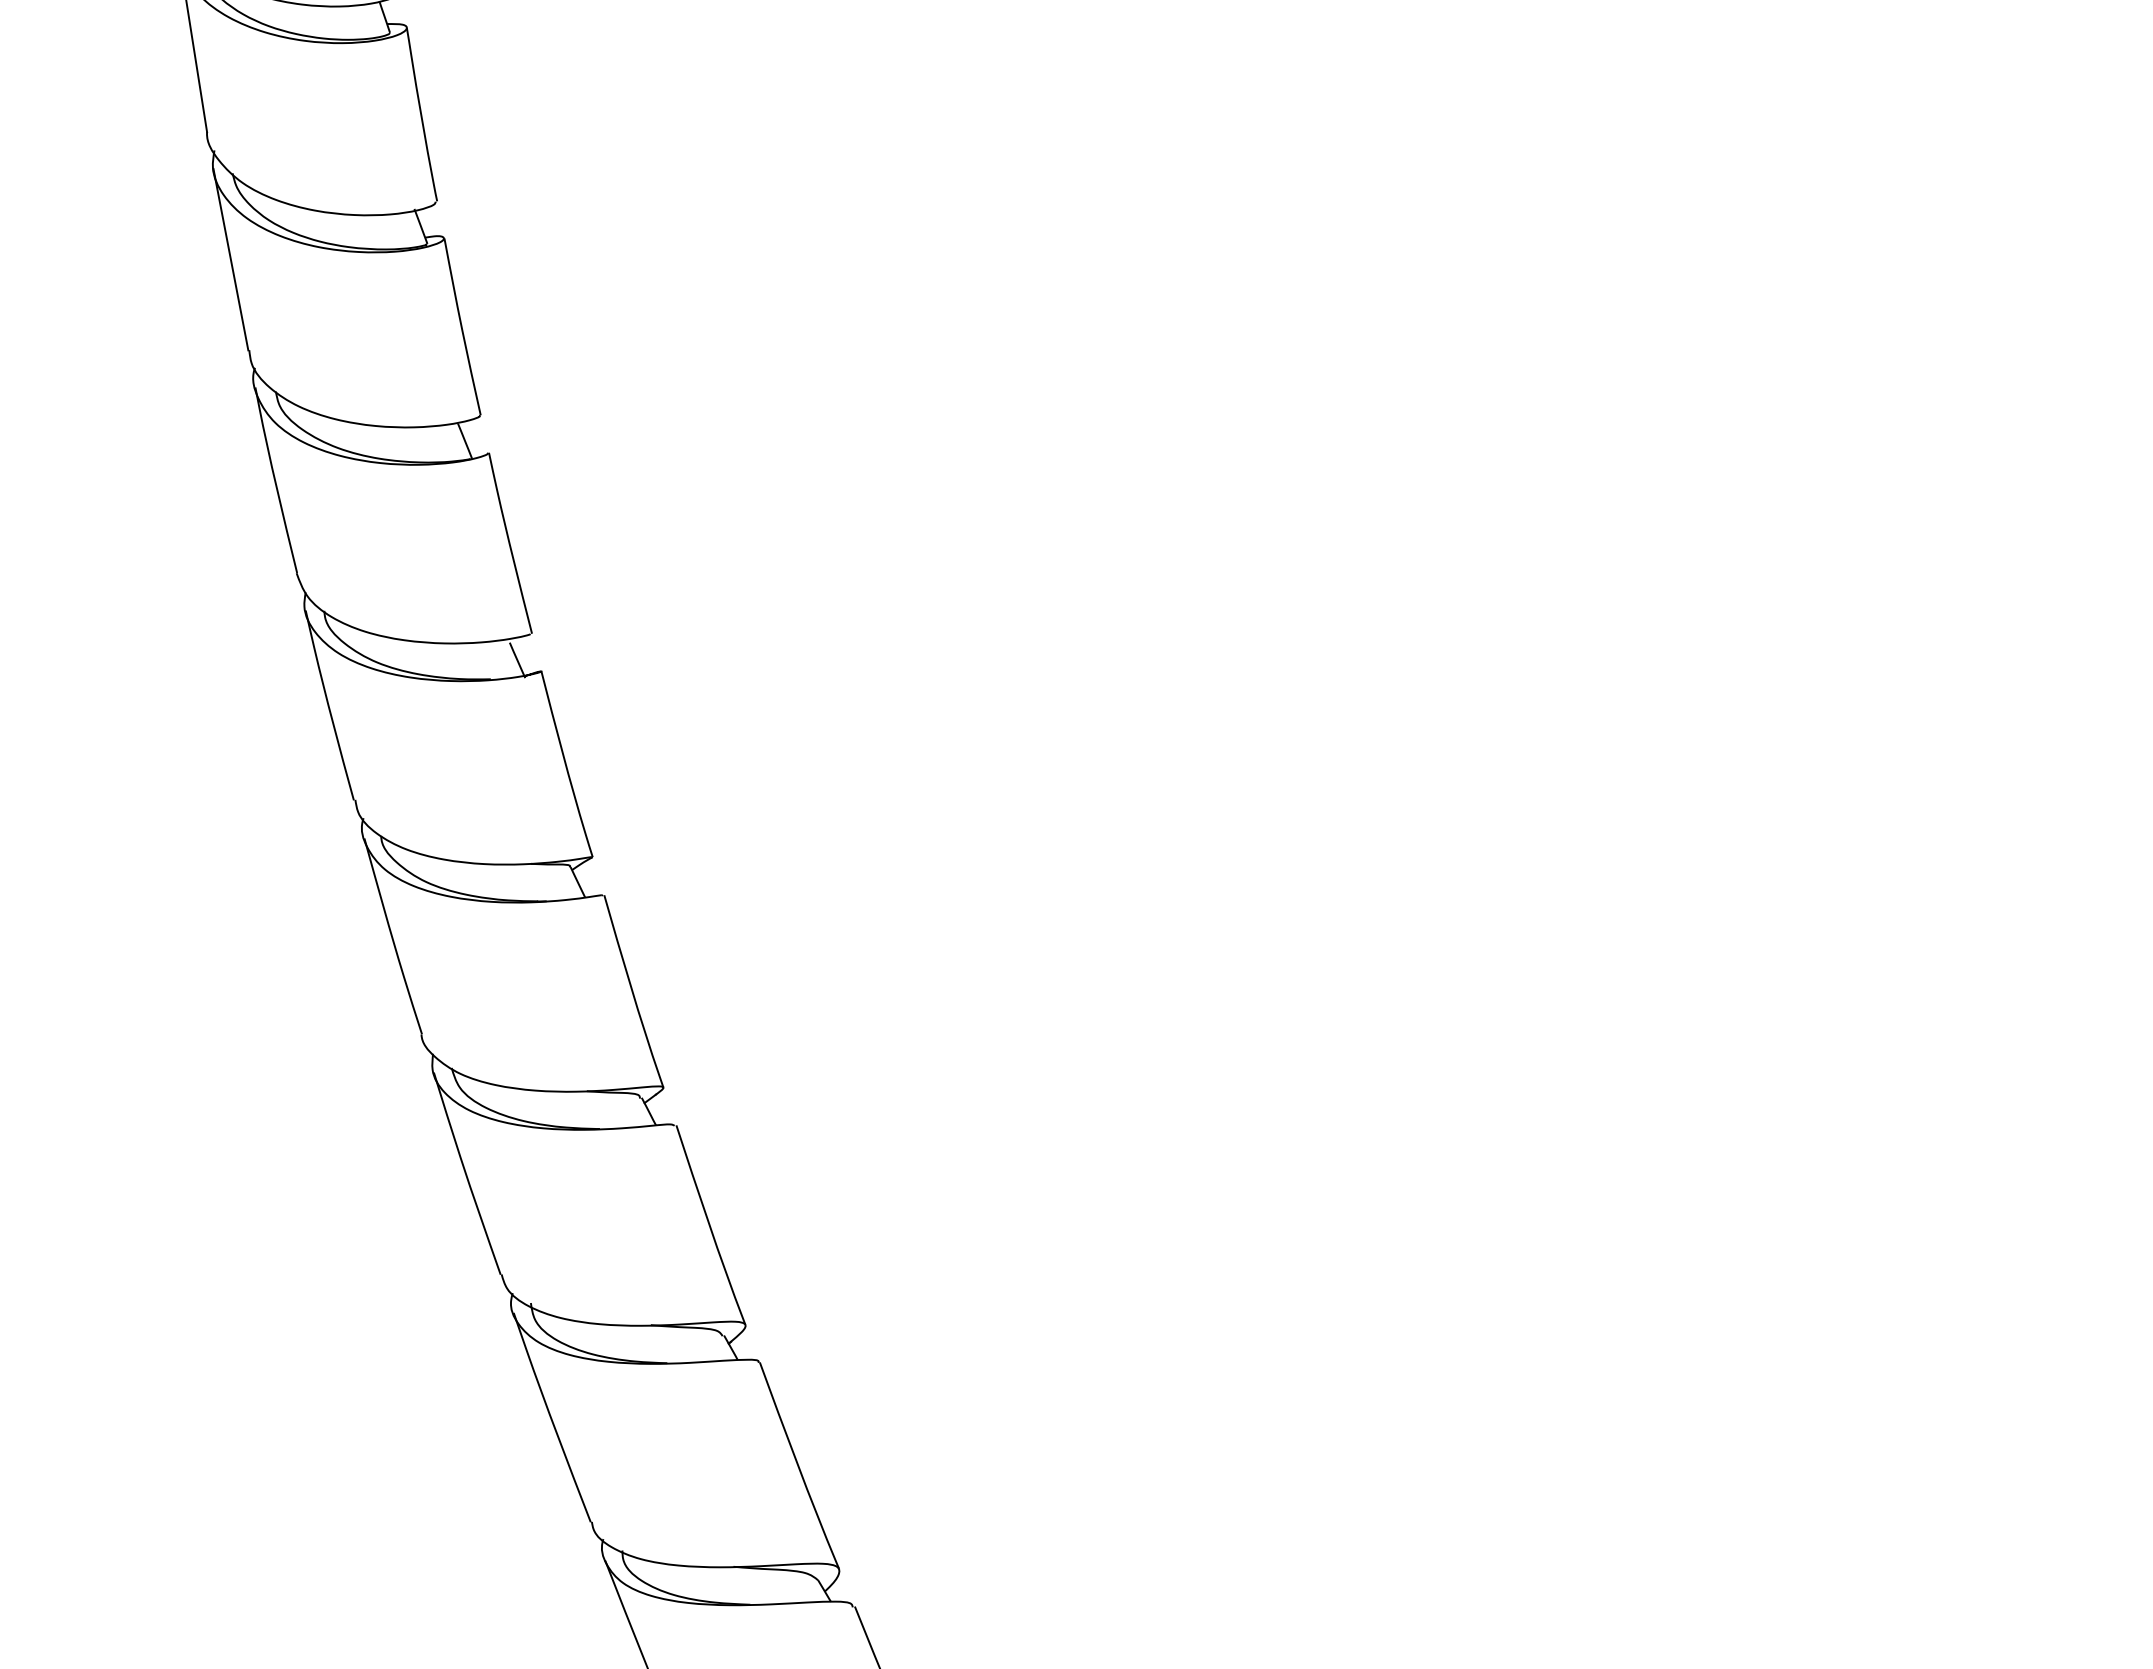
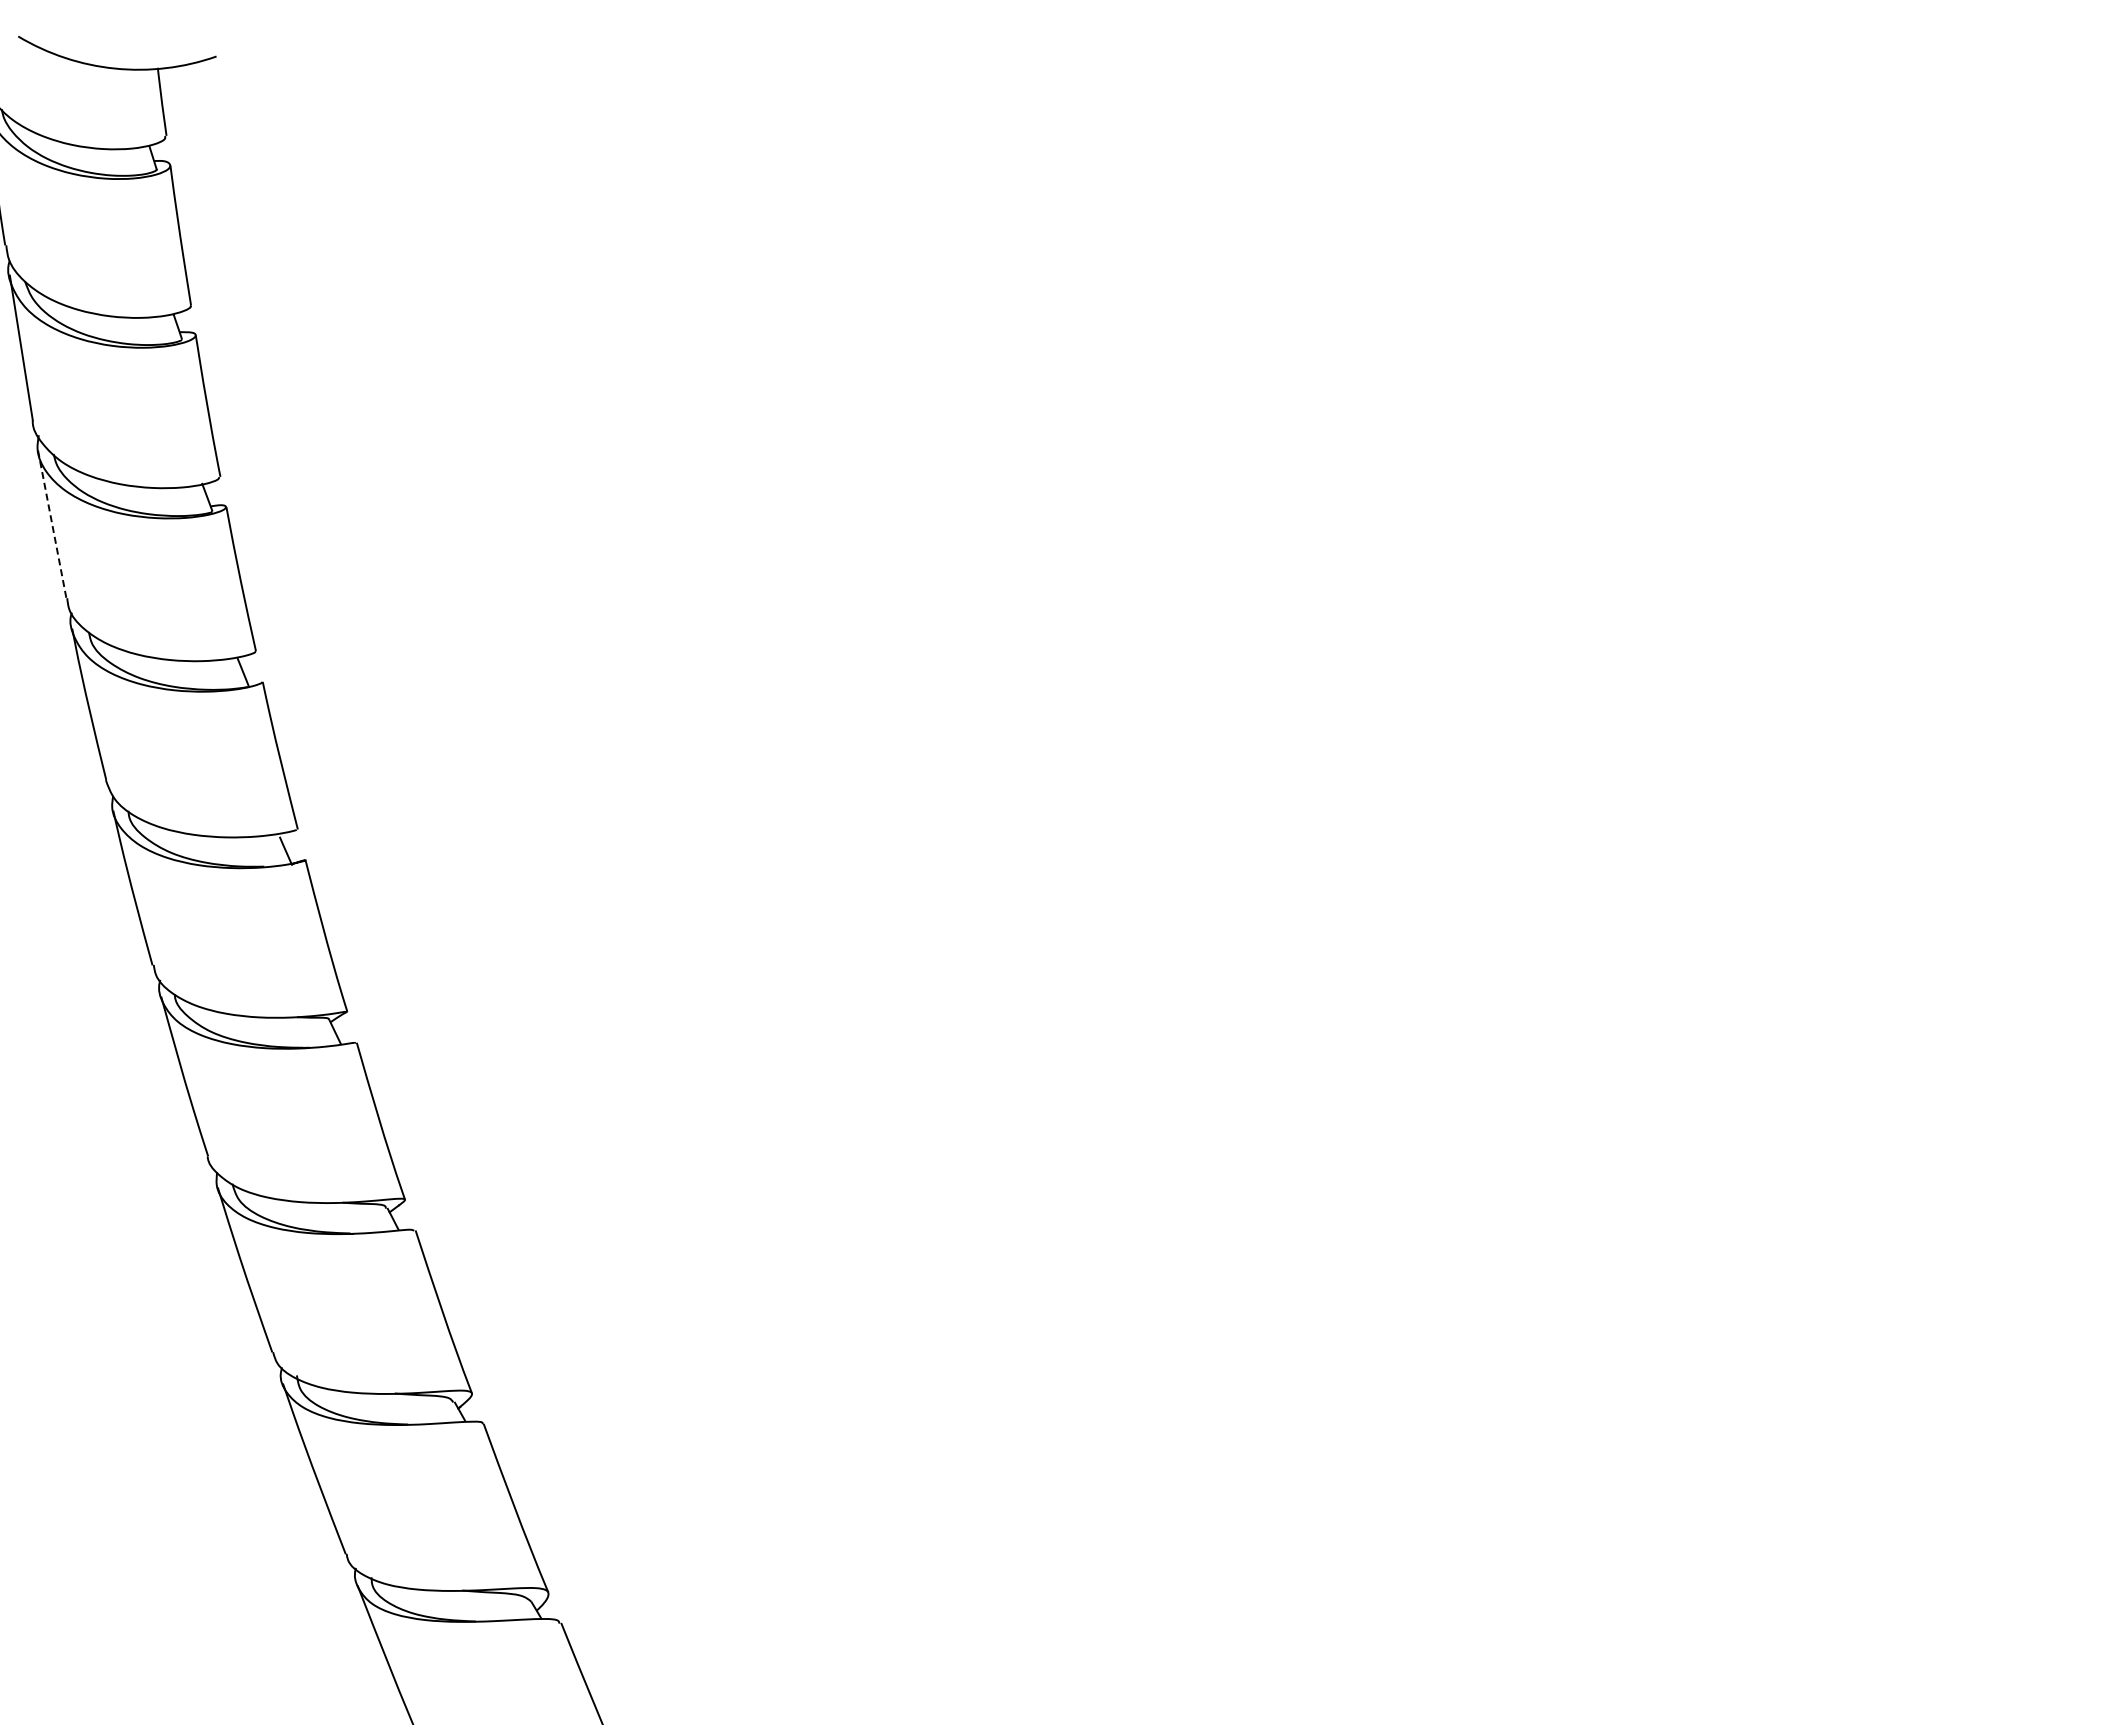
line: (231, 259) -> (52, 524), solid -> dashed

